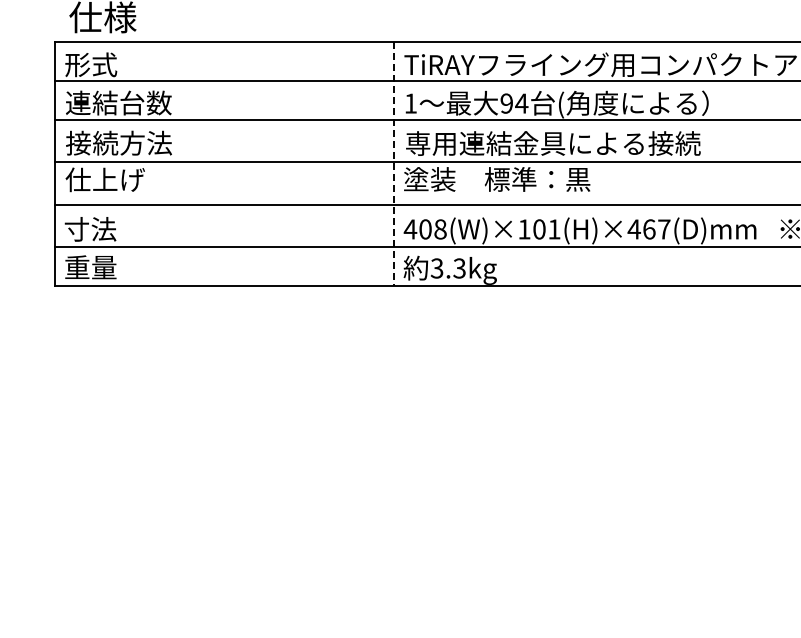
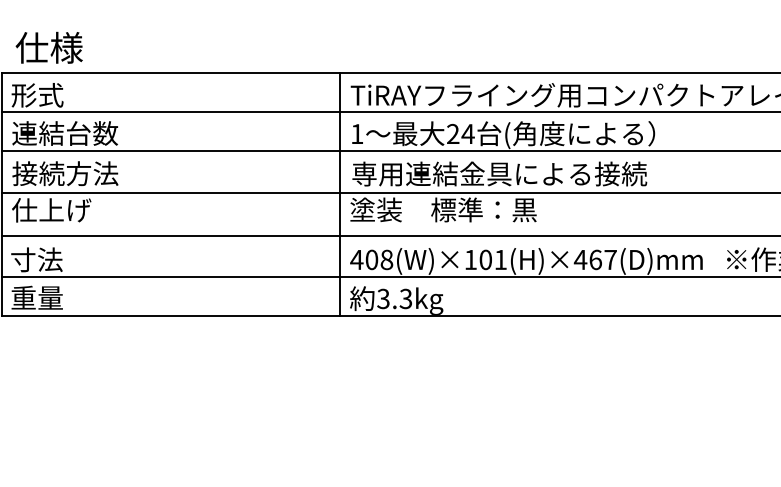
text: (506, 103) -> (452, 133), 94 -> 24
line: (393, 163) -> (339, 193), dashed -> solid

